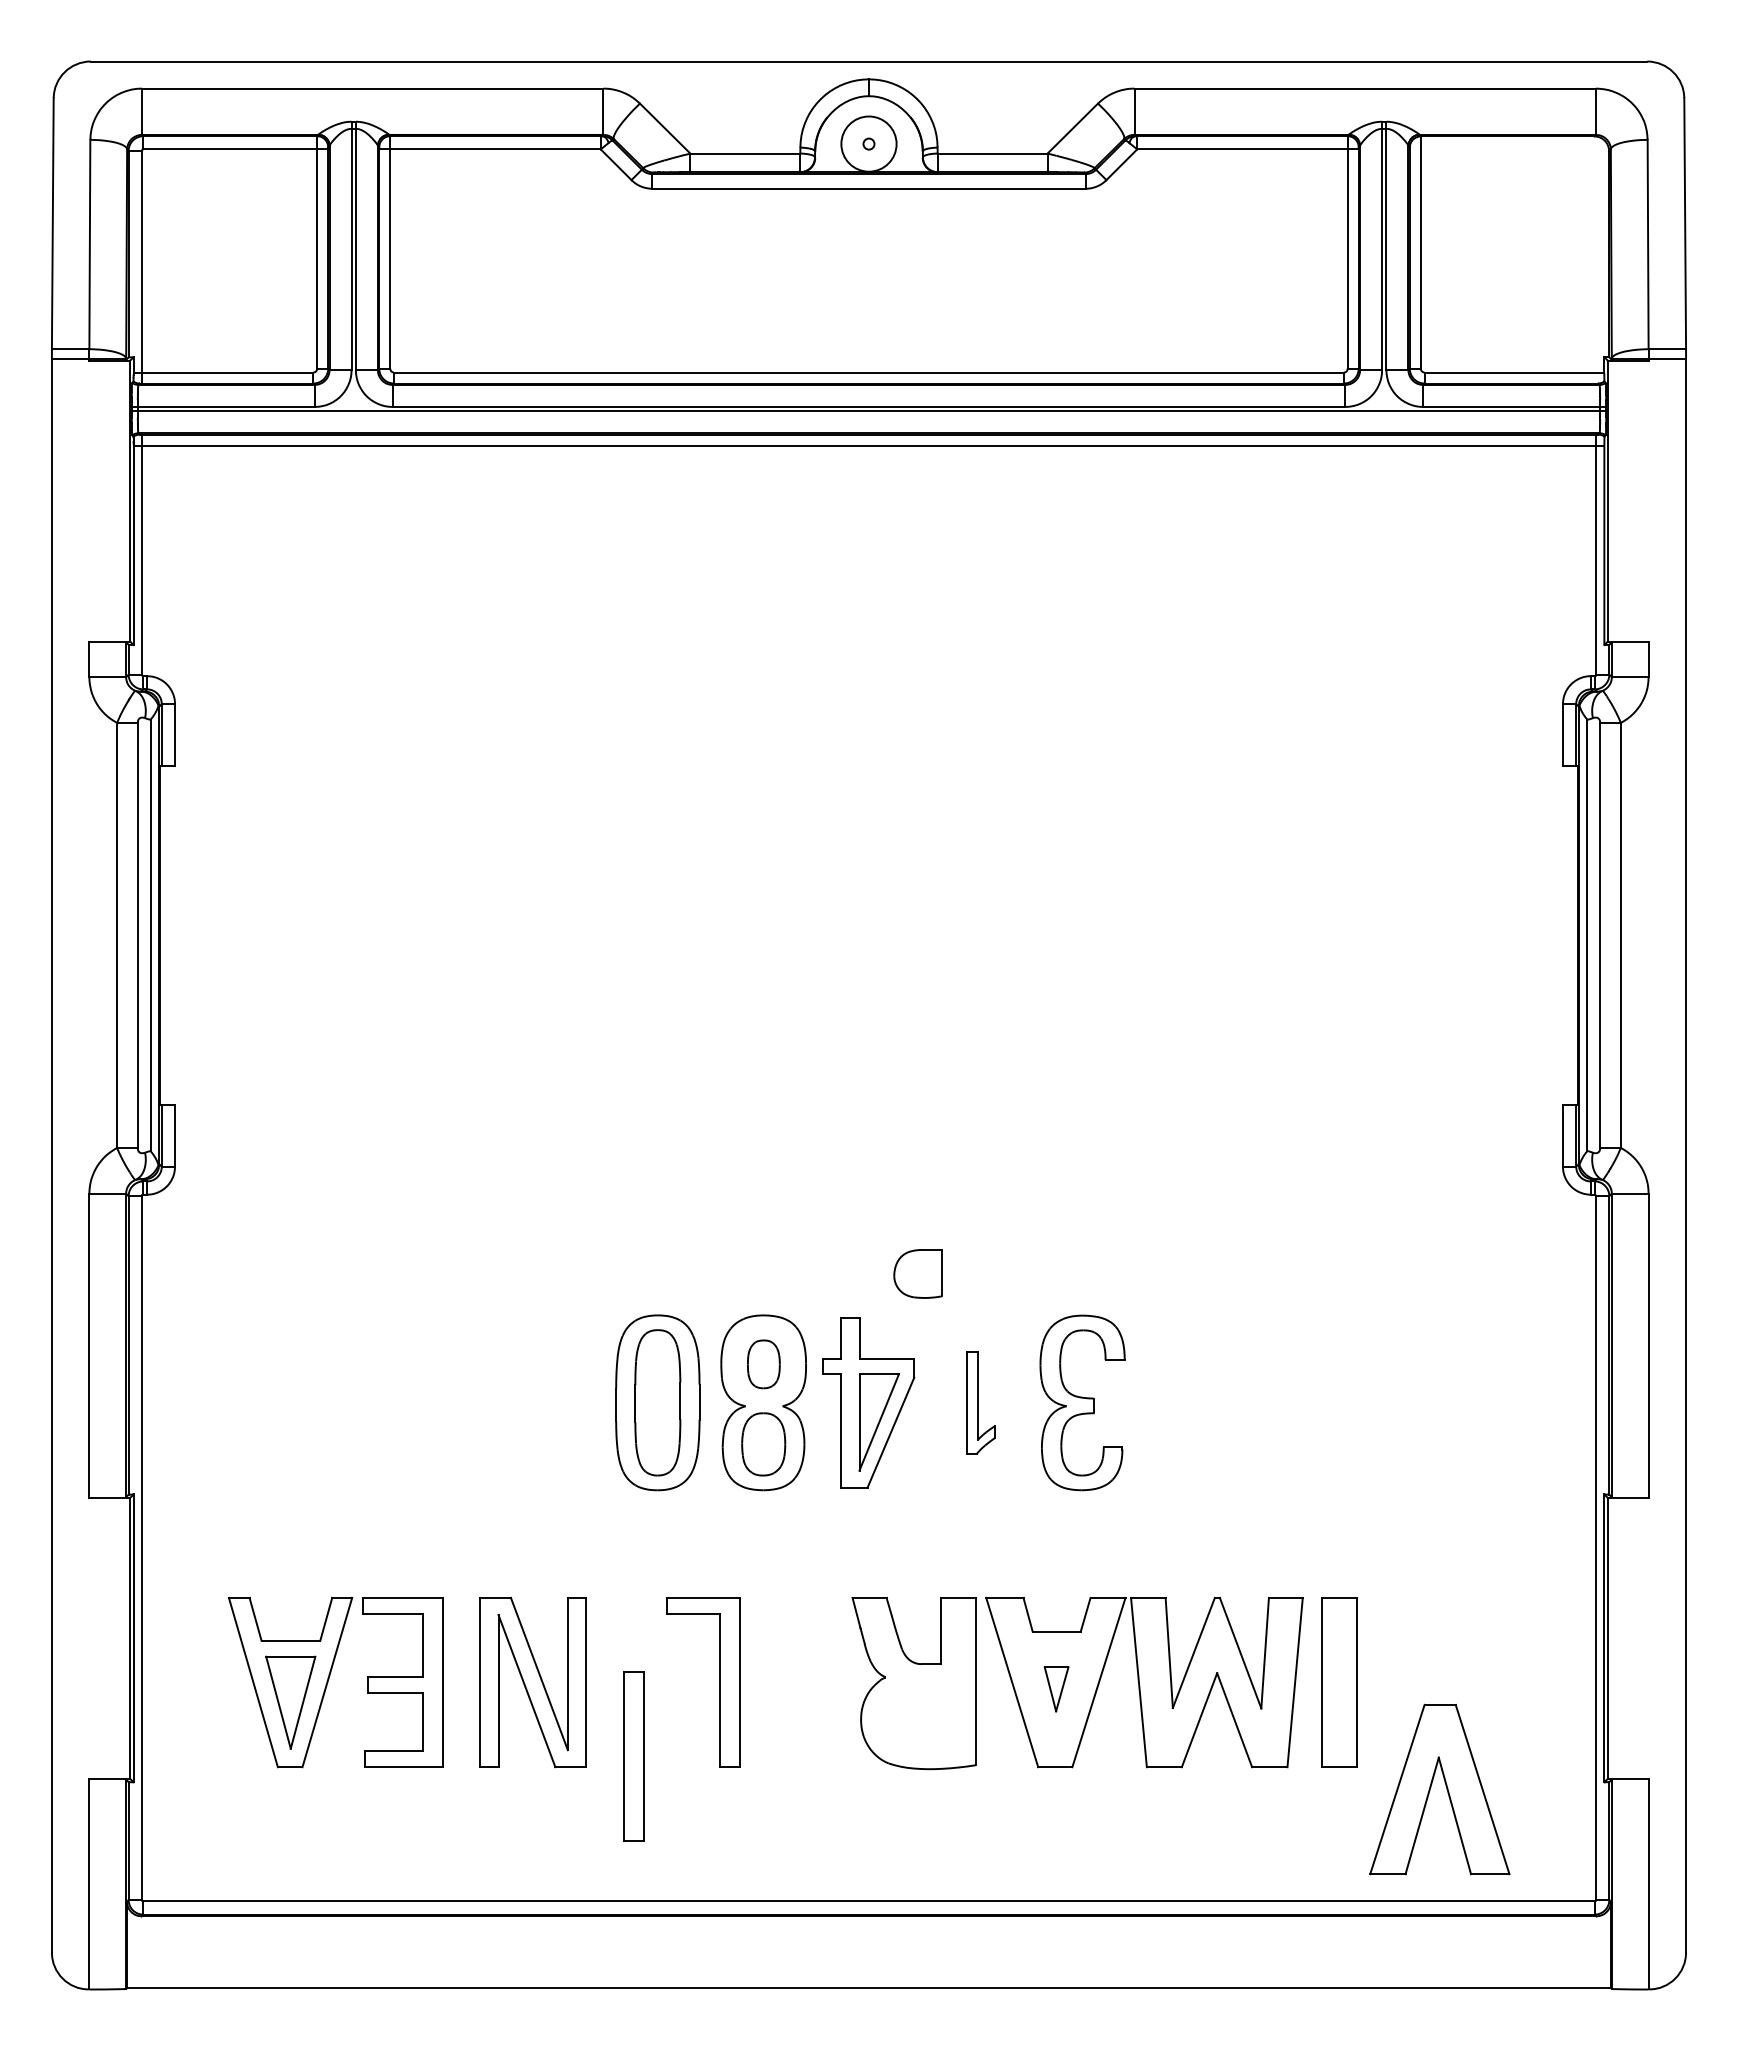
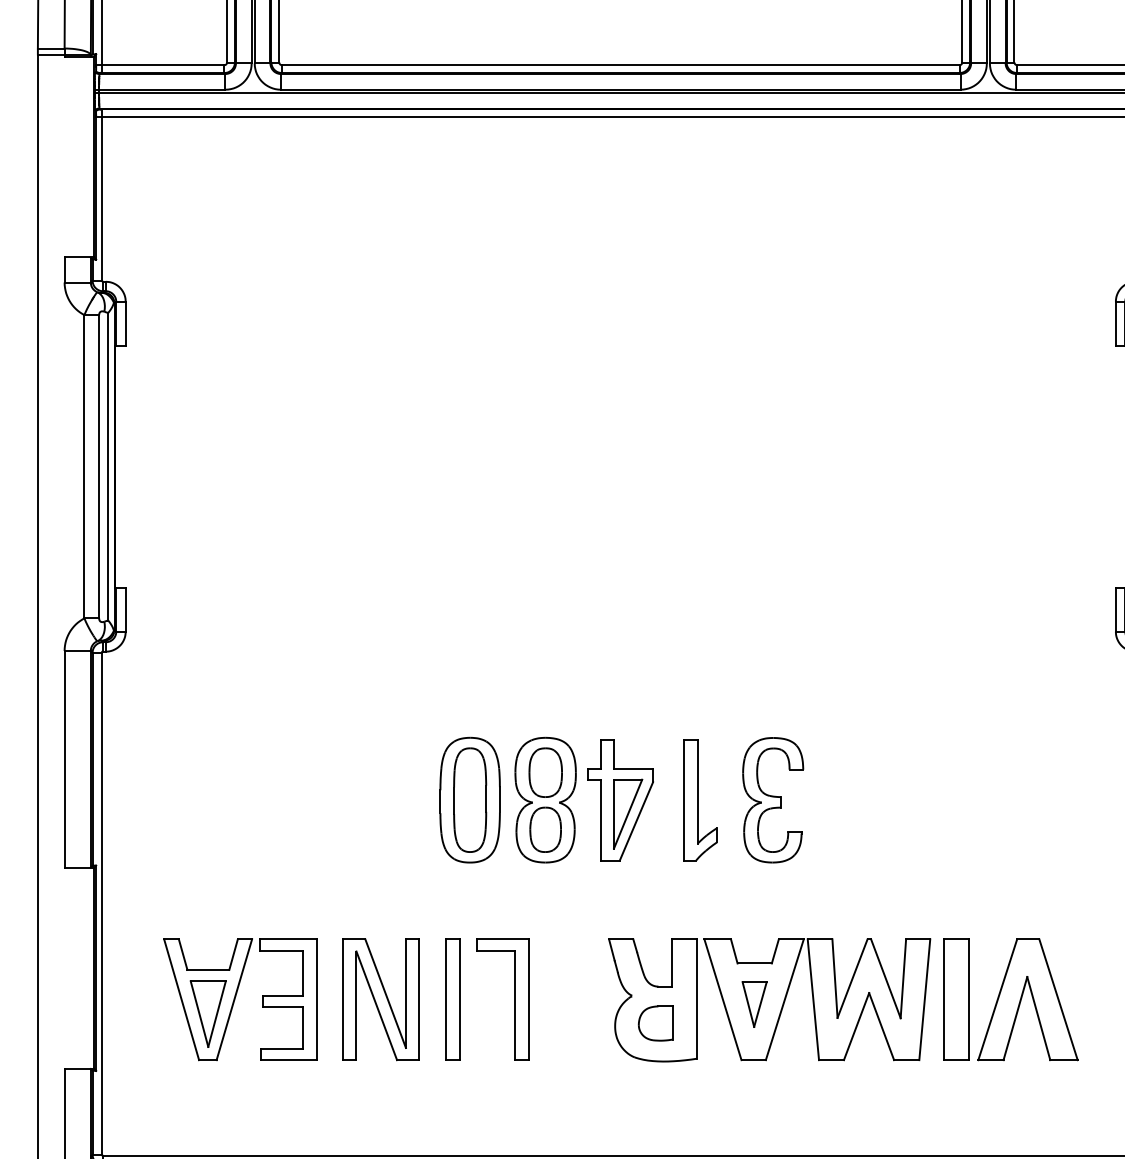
part: (917, 1273) -> (655, 1023), moved
part: (763, 1364) -> (545, 772), size x1.43
part: (980, 1402) -> (700, 799), size x1.67
part: (1056, 1689) -> (754, 1004), size x1.43
part: (633, 1756) -> (452, 999), moved
part: (1445, 1786) -> (1032, 997), moved

